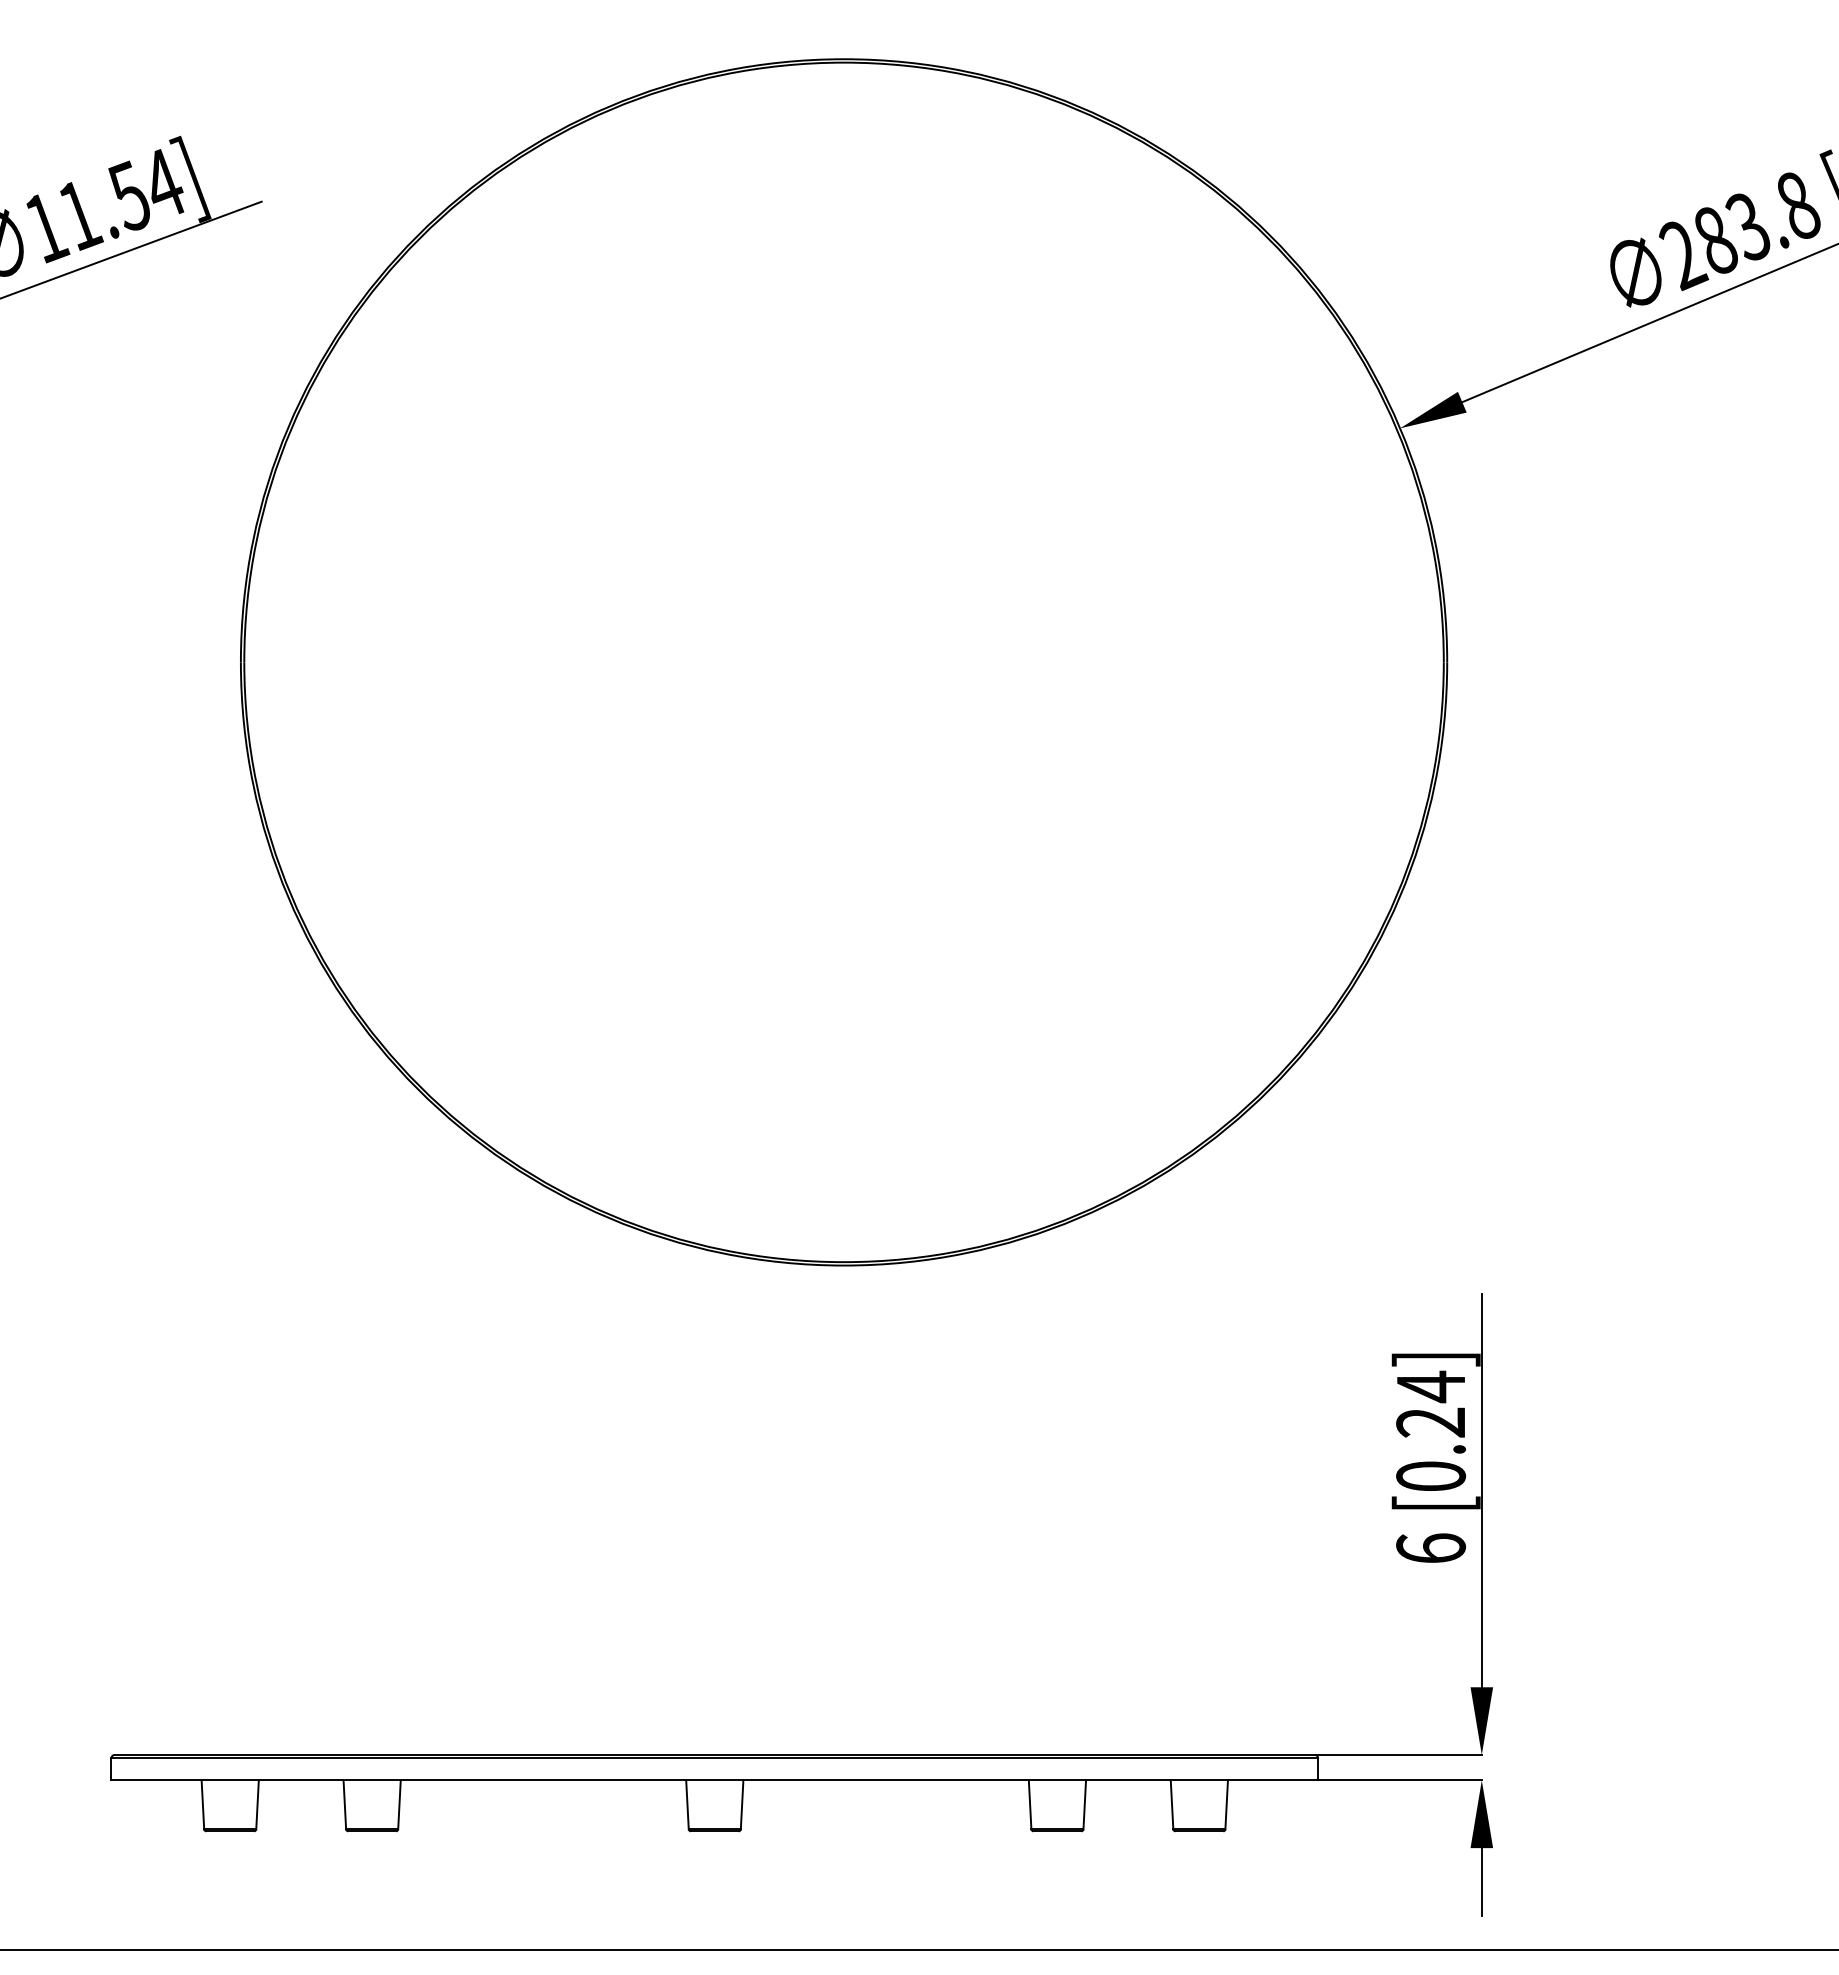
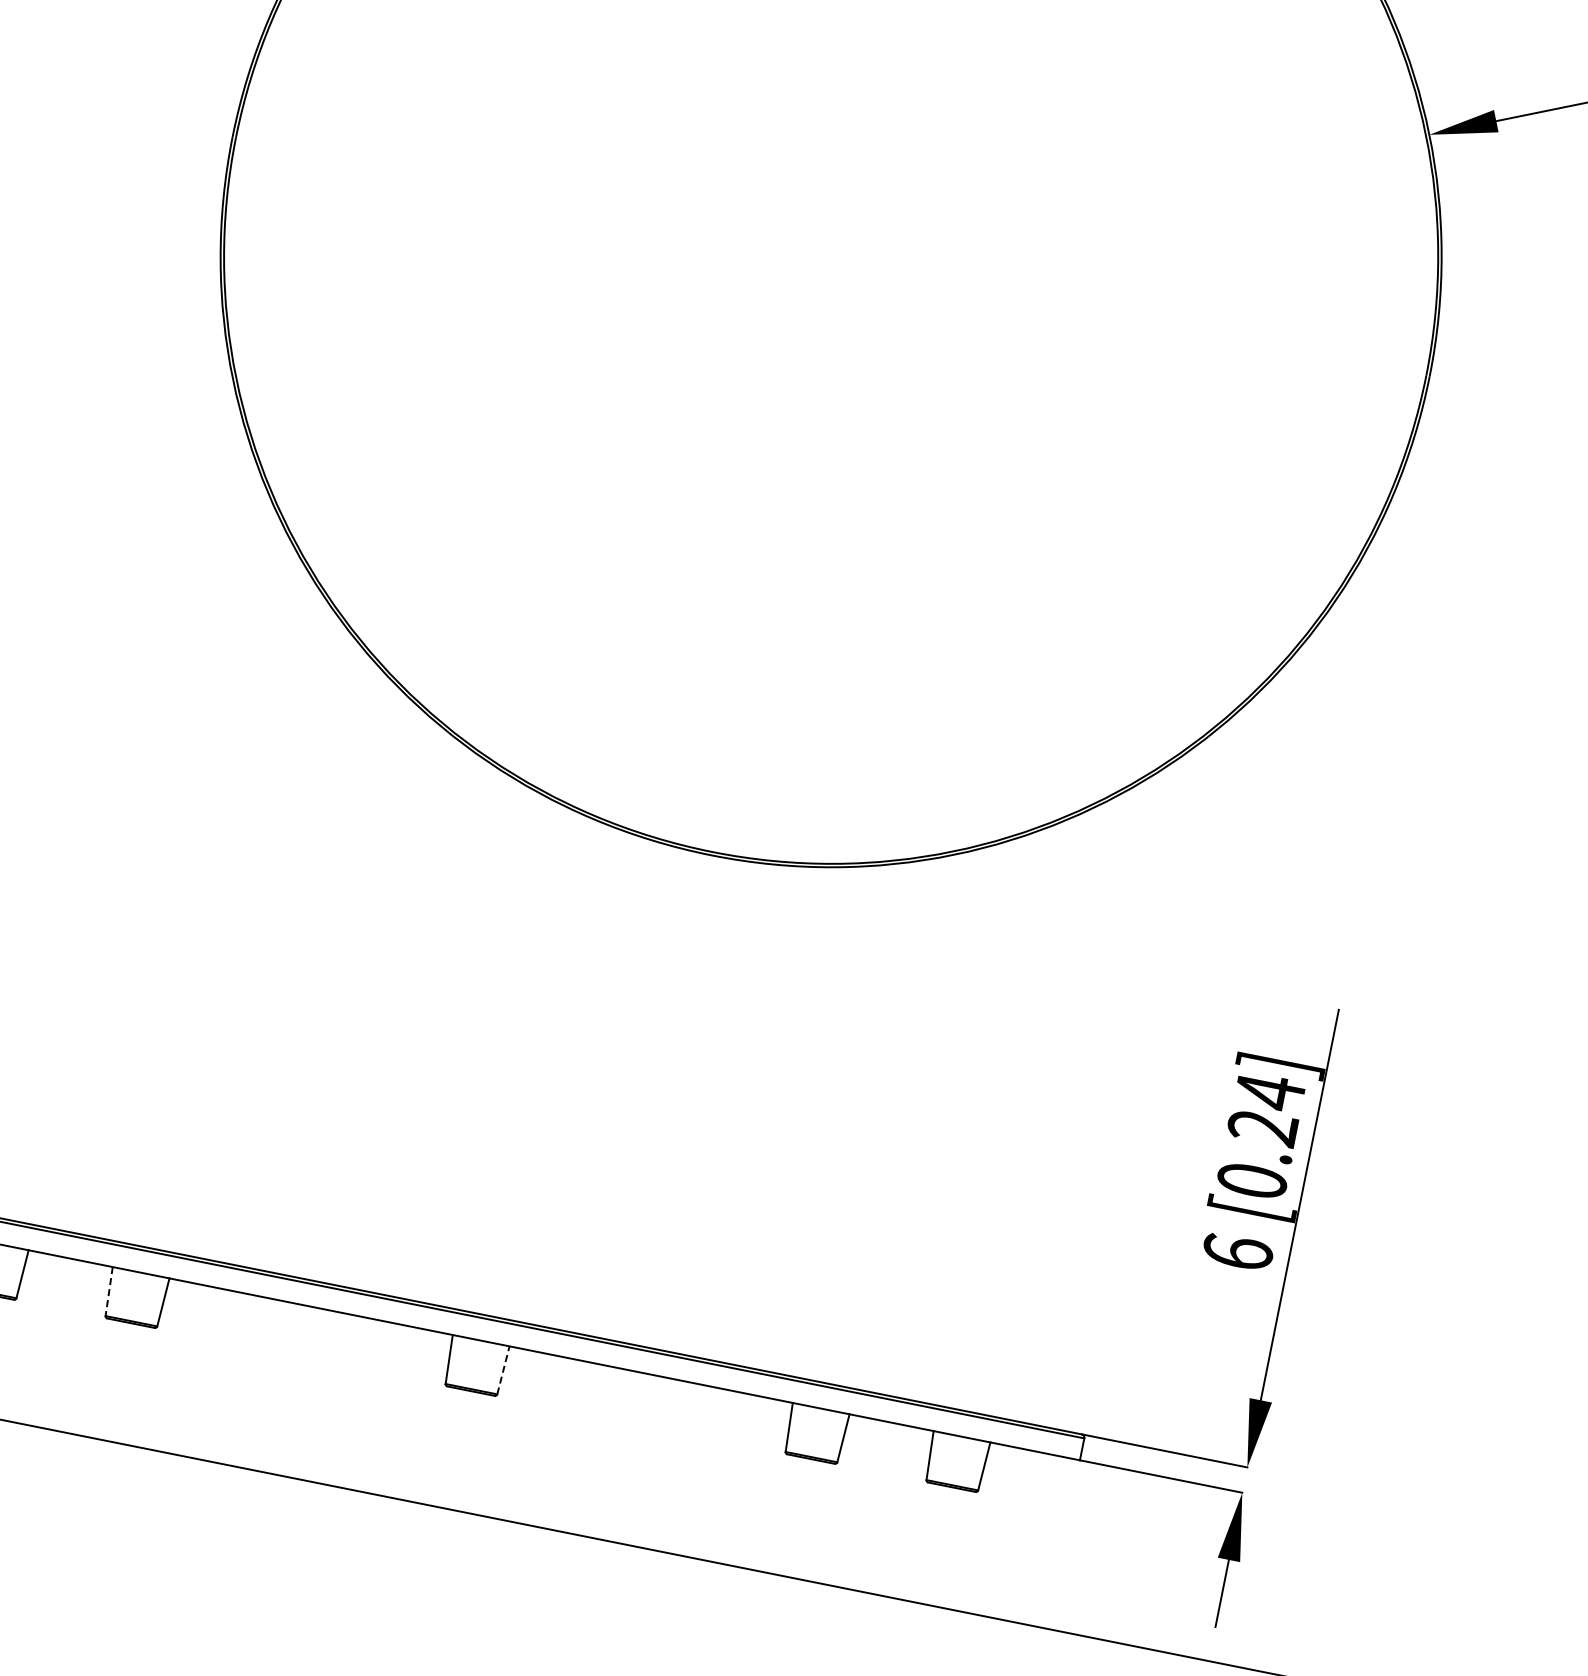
line: (742, 1804) -> (503, 1370), solid -> dashed
line: (344, 1805) -> (108, 1292), solid -> dashed

